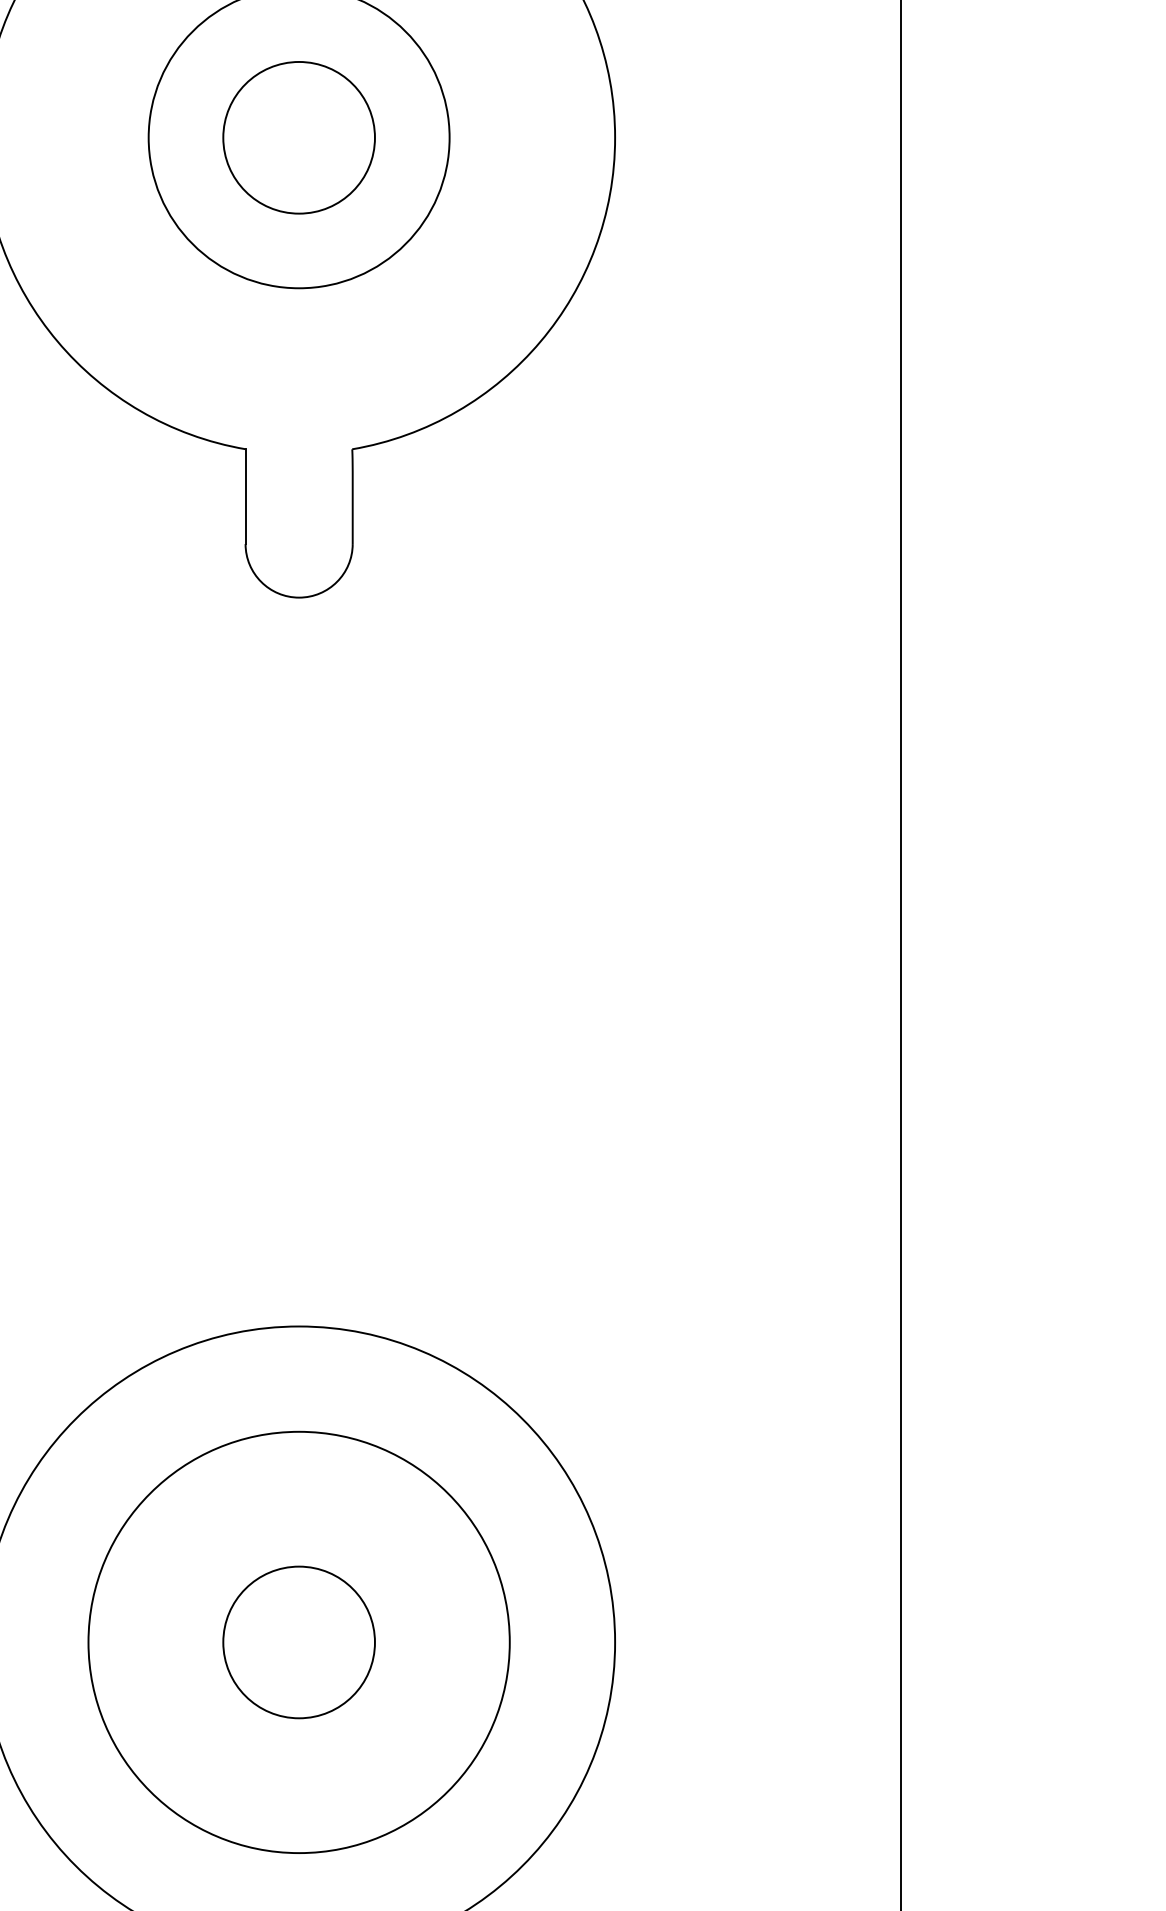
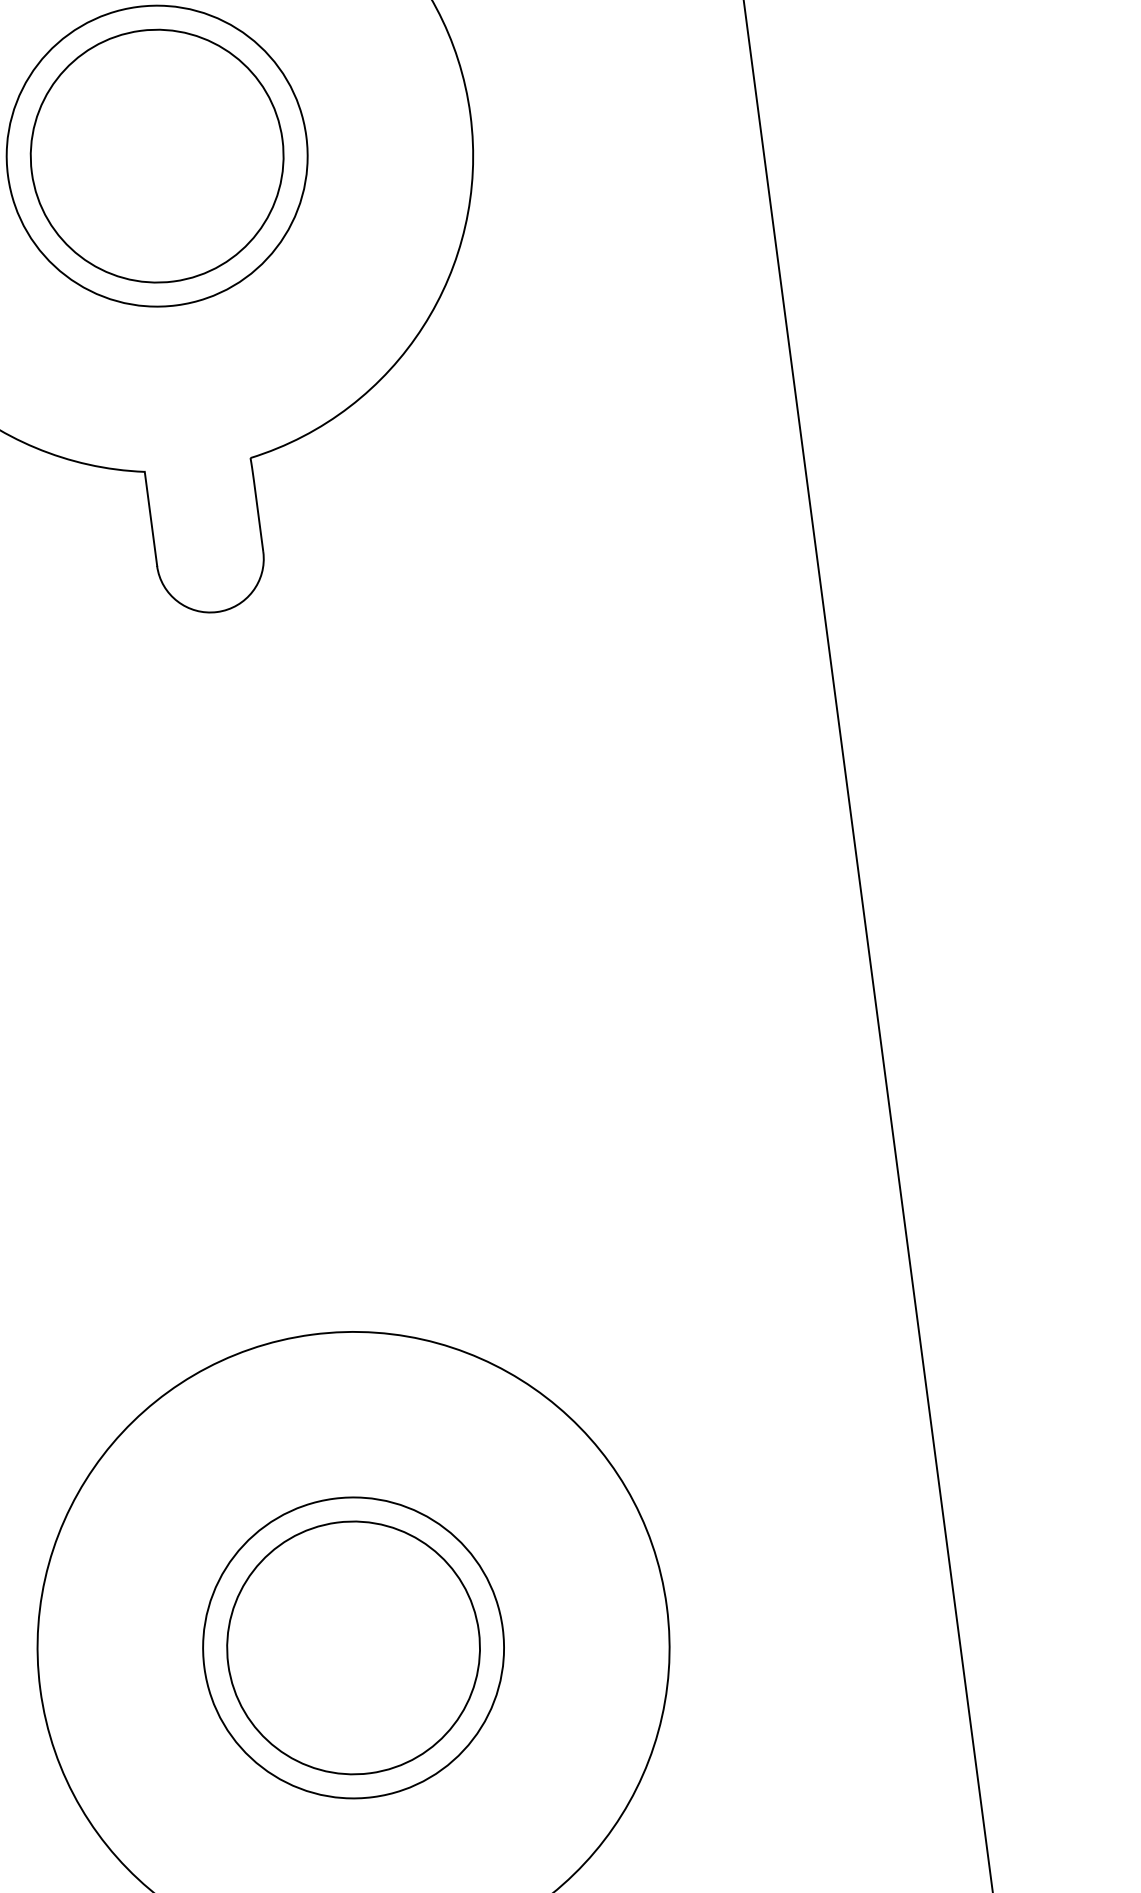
circle: (298, 137) -> (156, 155), size x1.67
circle: (298, 1642) -> (352, 1648), size x0.71
circle: (298, 1642) -> (352, 1648), size x1.67

